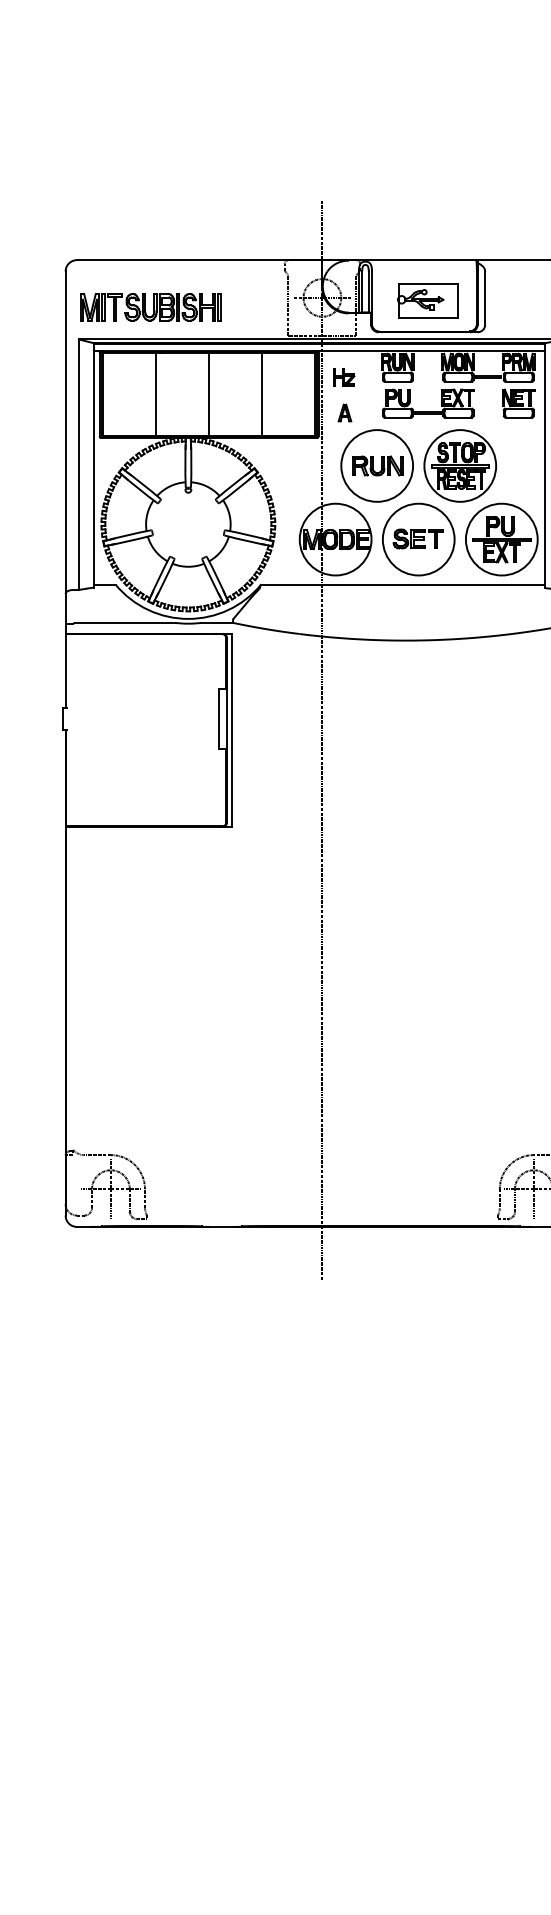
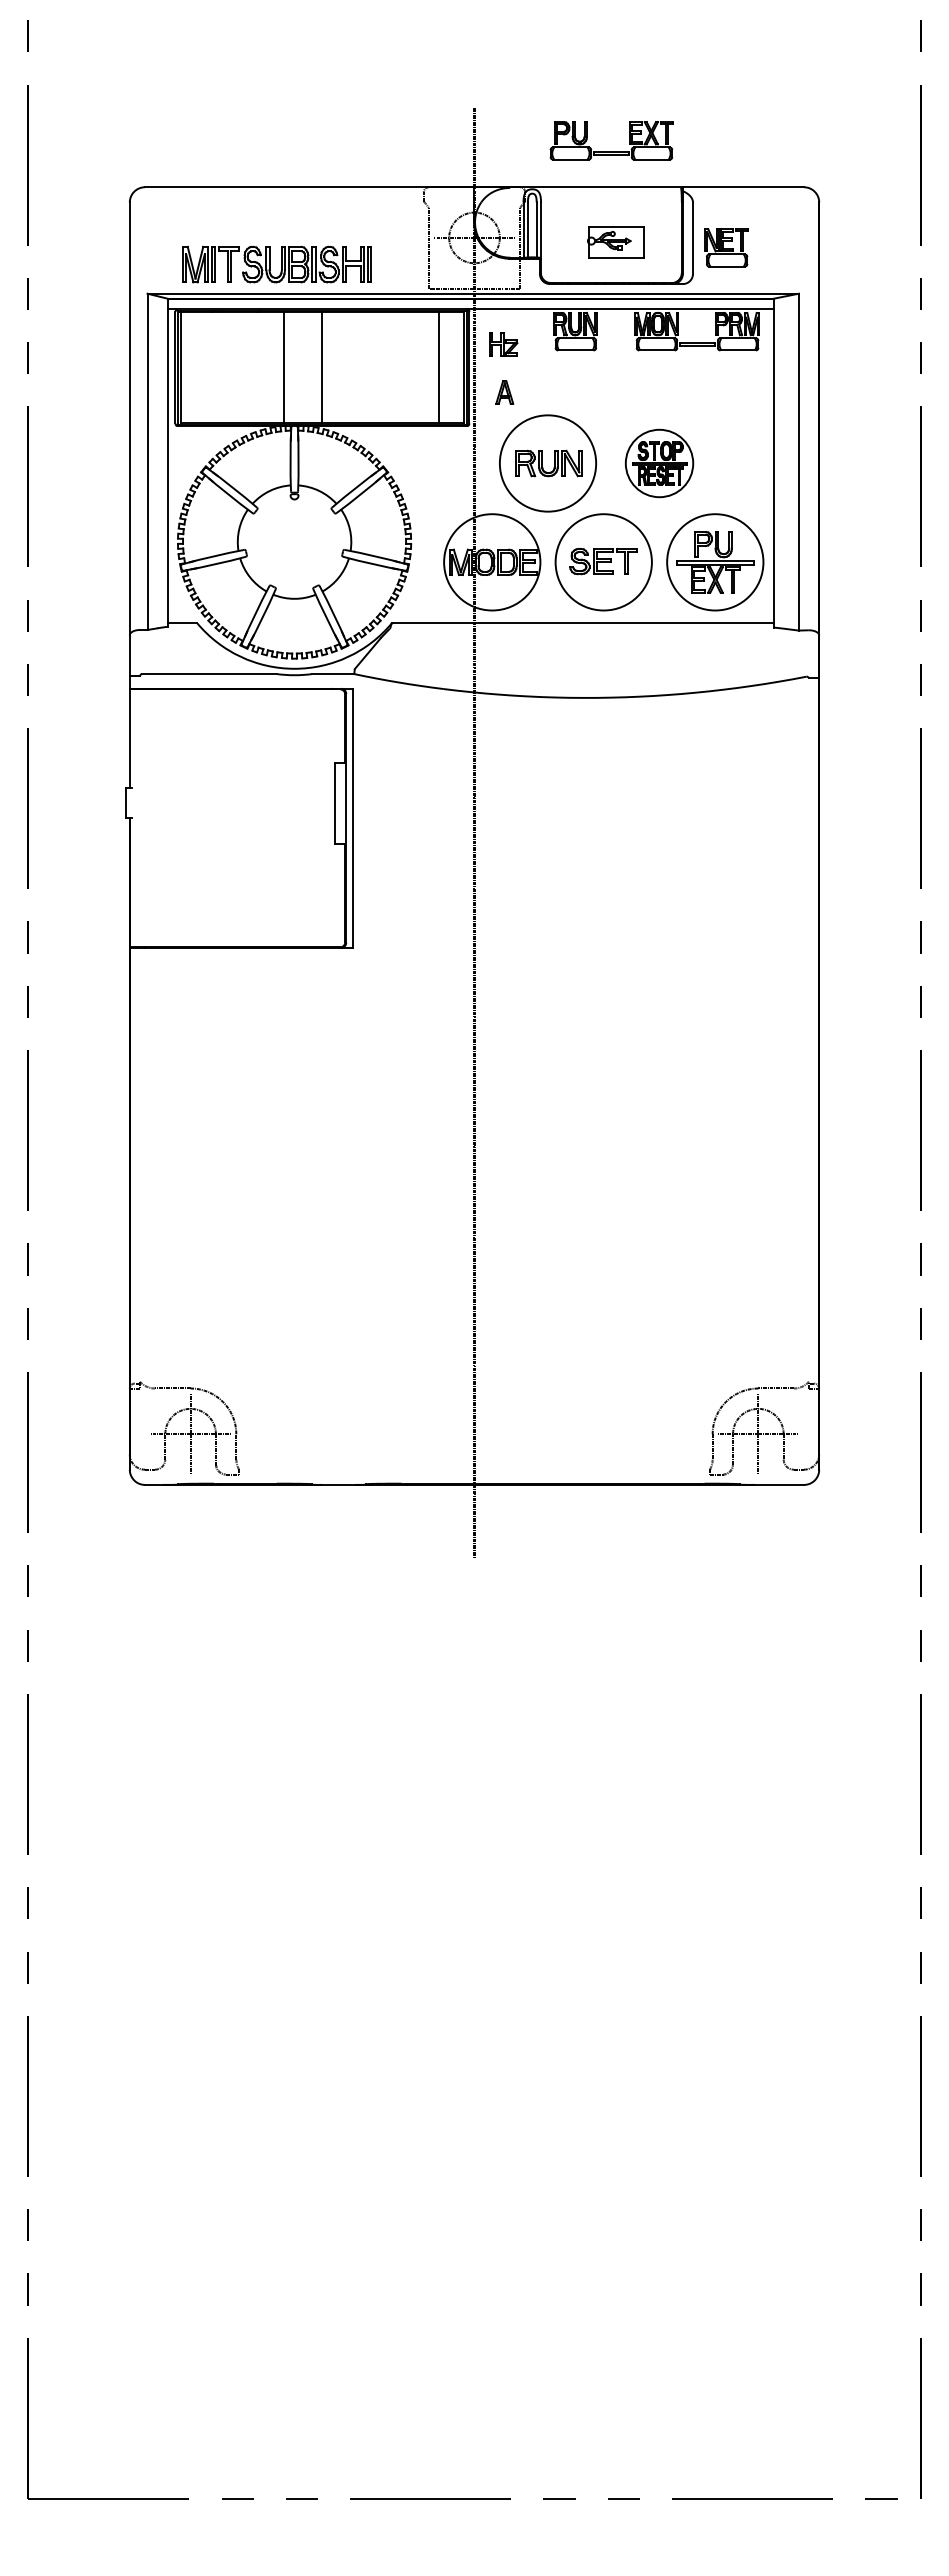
part: (427, 301) -> (615, 242), size x0.7
part: (150, 307) -> (276, 264), moved
line: (156, 394) -> (284, 367), moved
line: (262, 394) -> (439, 367), moved
part: (518, 403) -> (726, 247), moved
part: (428, 411) -> (611, 151), moved
part: (460, 465) -> (659, 463), size x0.7

